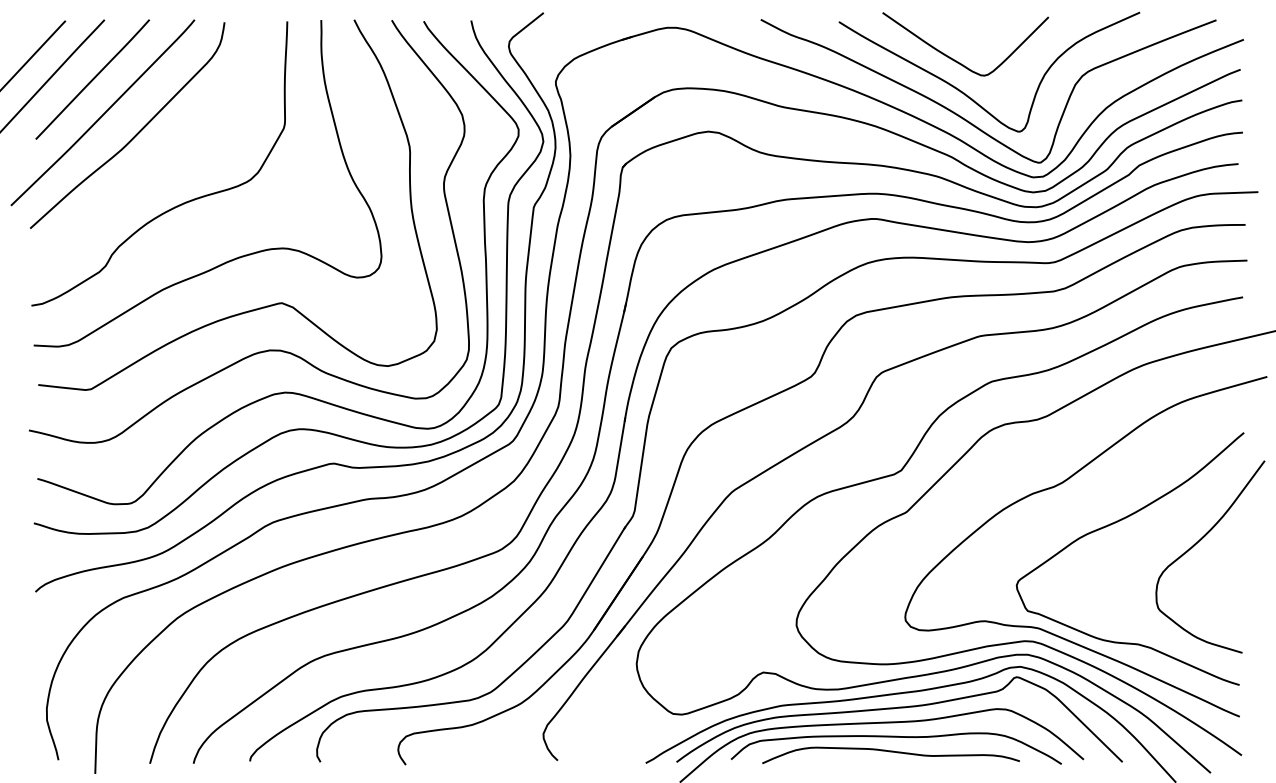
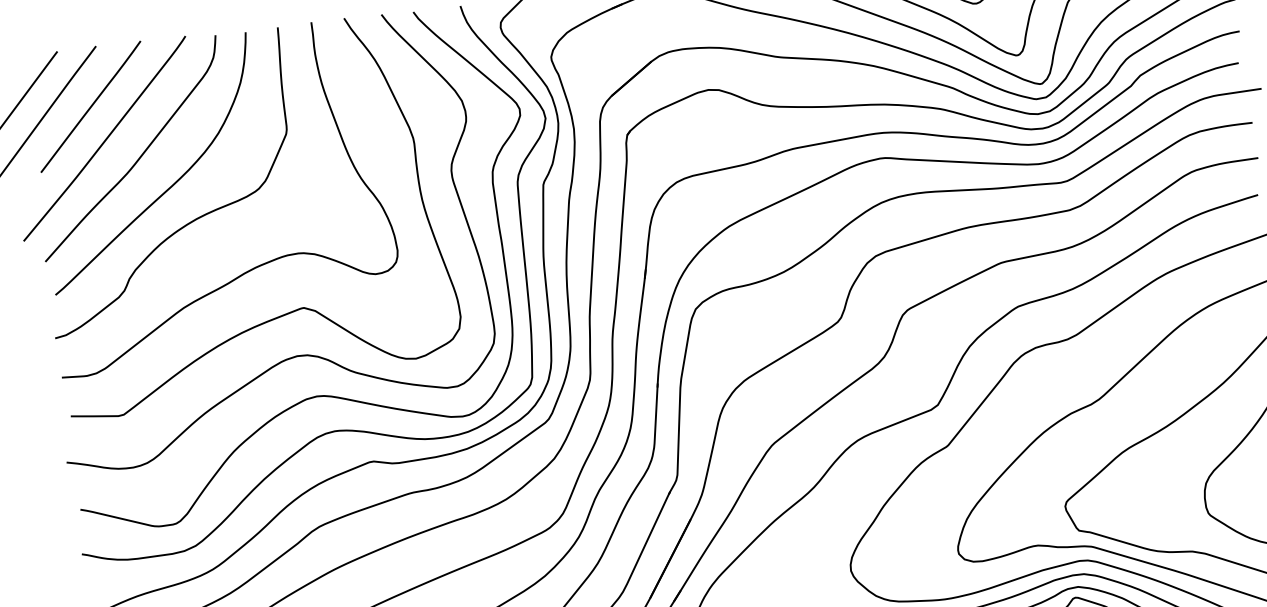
curve: (162, 167) -> (170, 186), added

